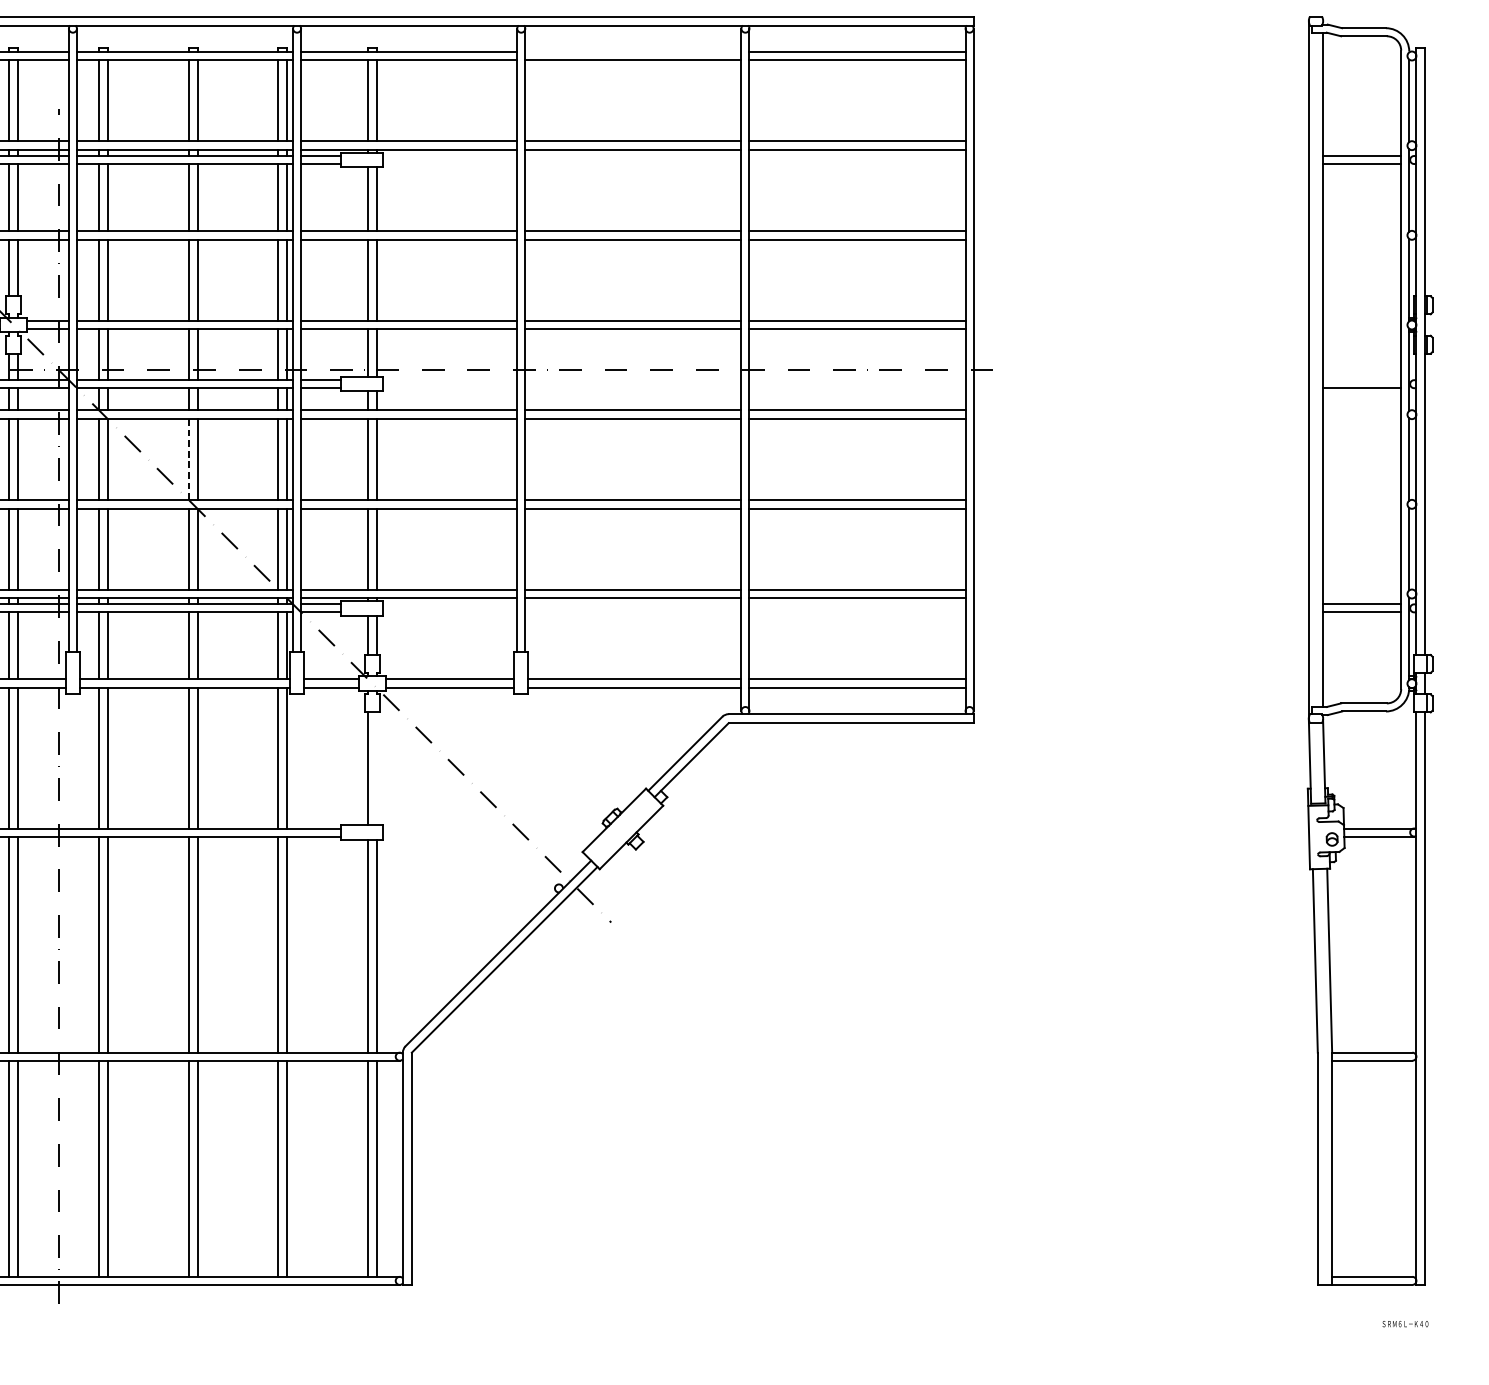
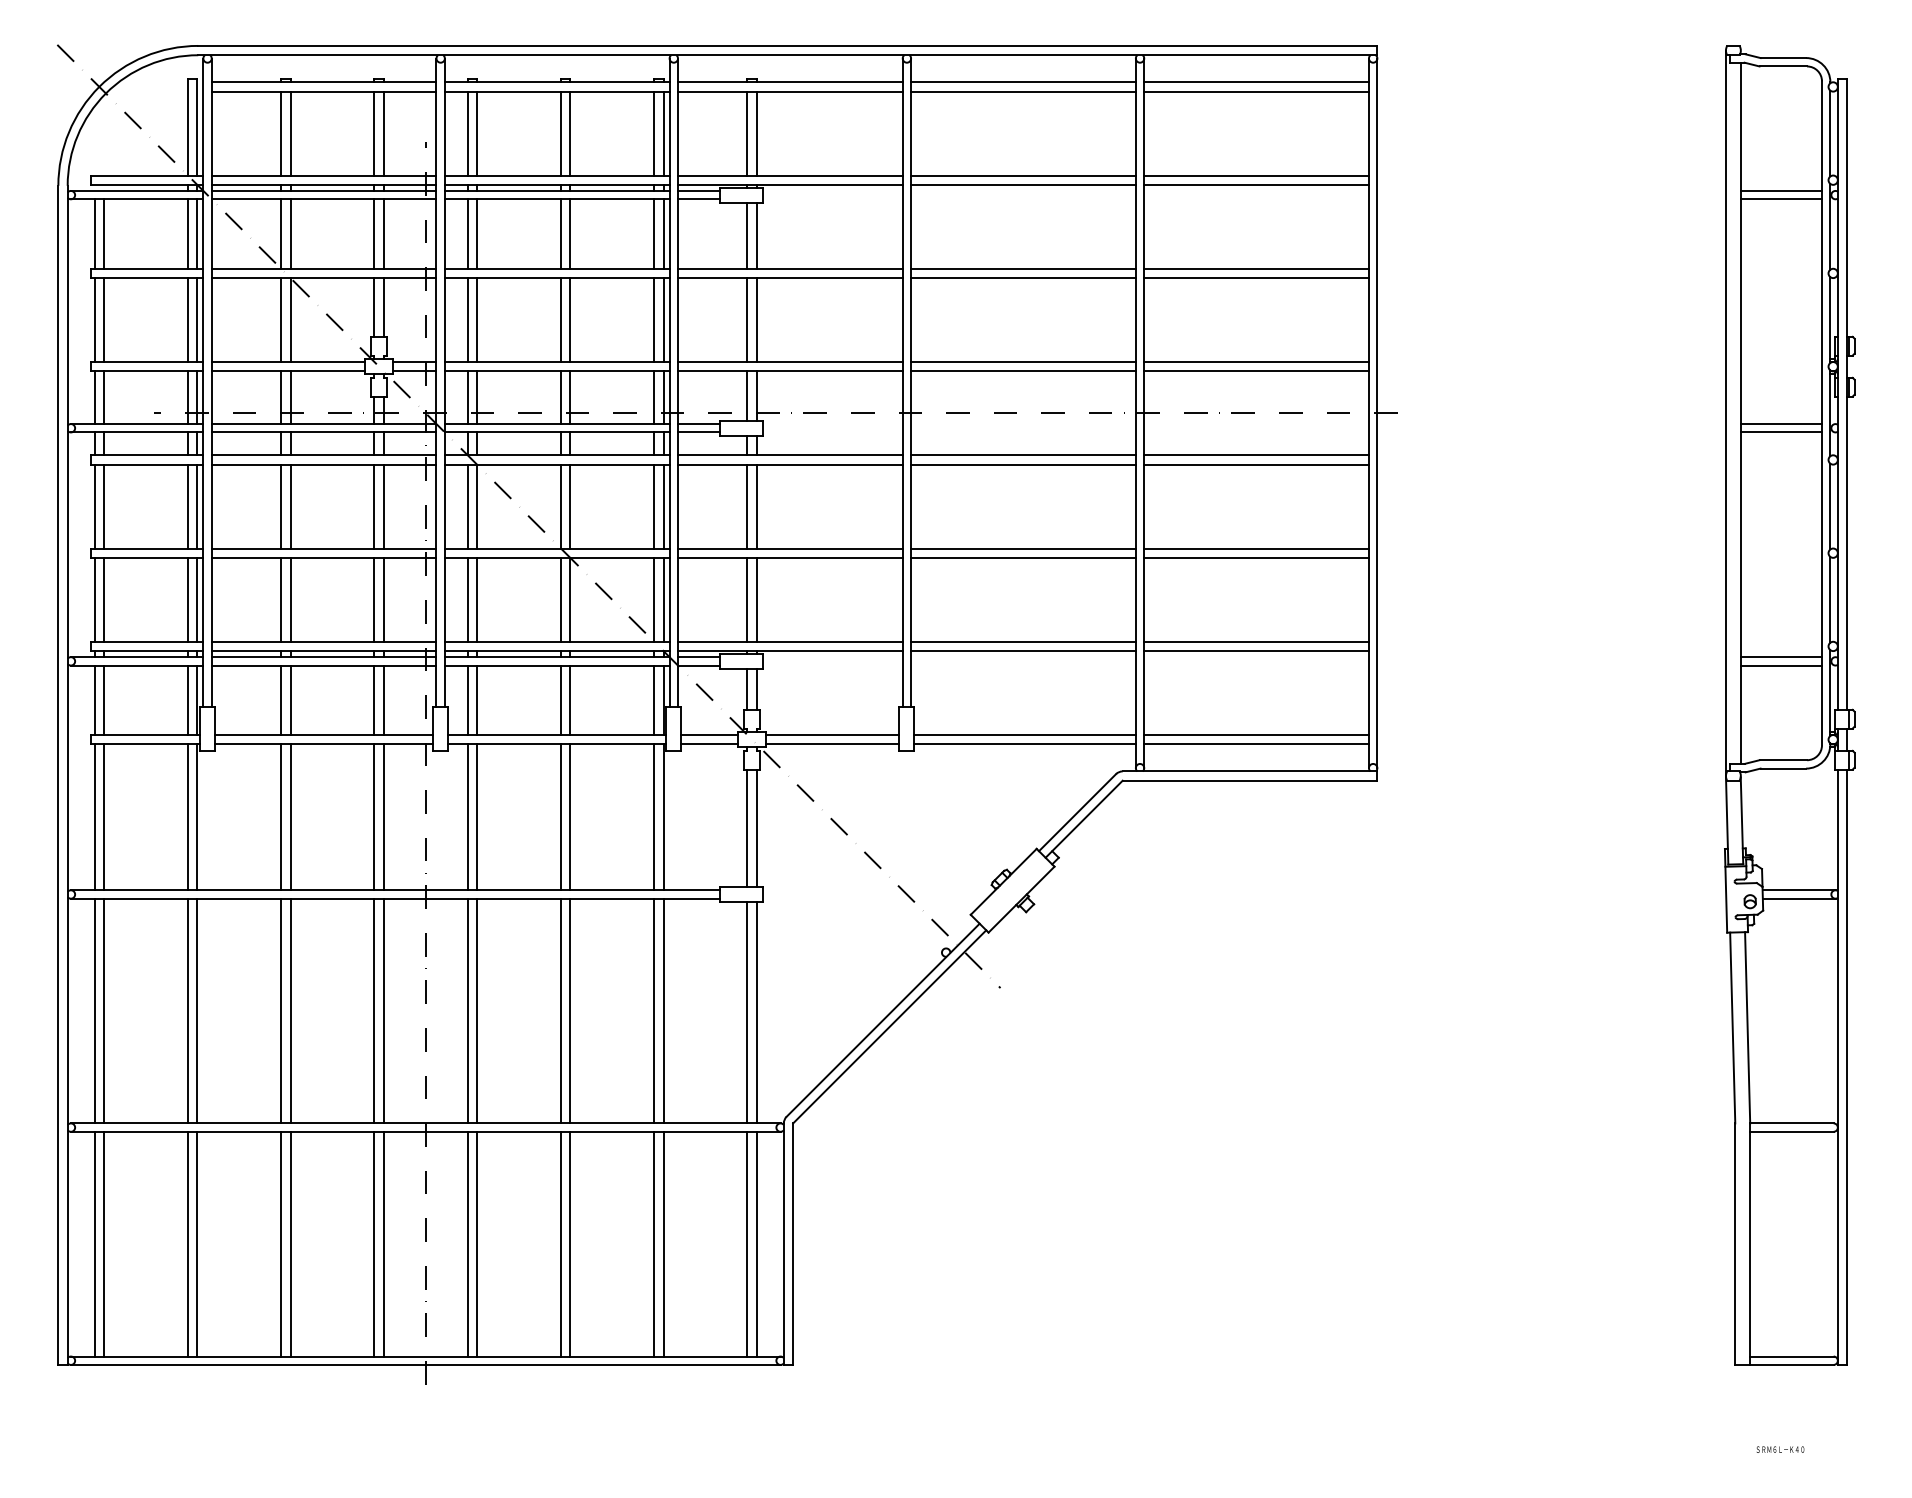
line: (633, 51) -> (1023, 82), added
line: (1362, 380) -> (1781, 424), added
line: (188, 459) -> (560, 506), dashed -> solid
line: (376, 769) -> (756, 828), added
text: (1405, 1323) -> (1780, 1449), moved

